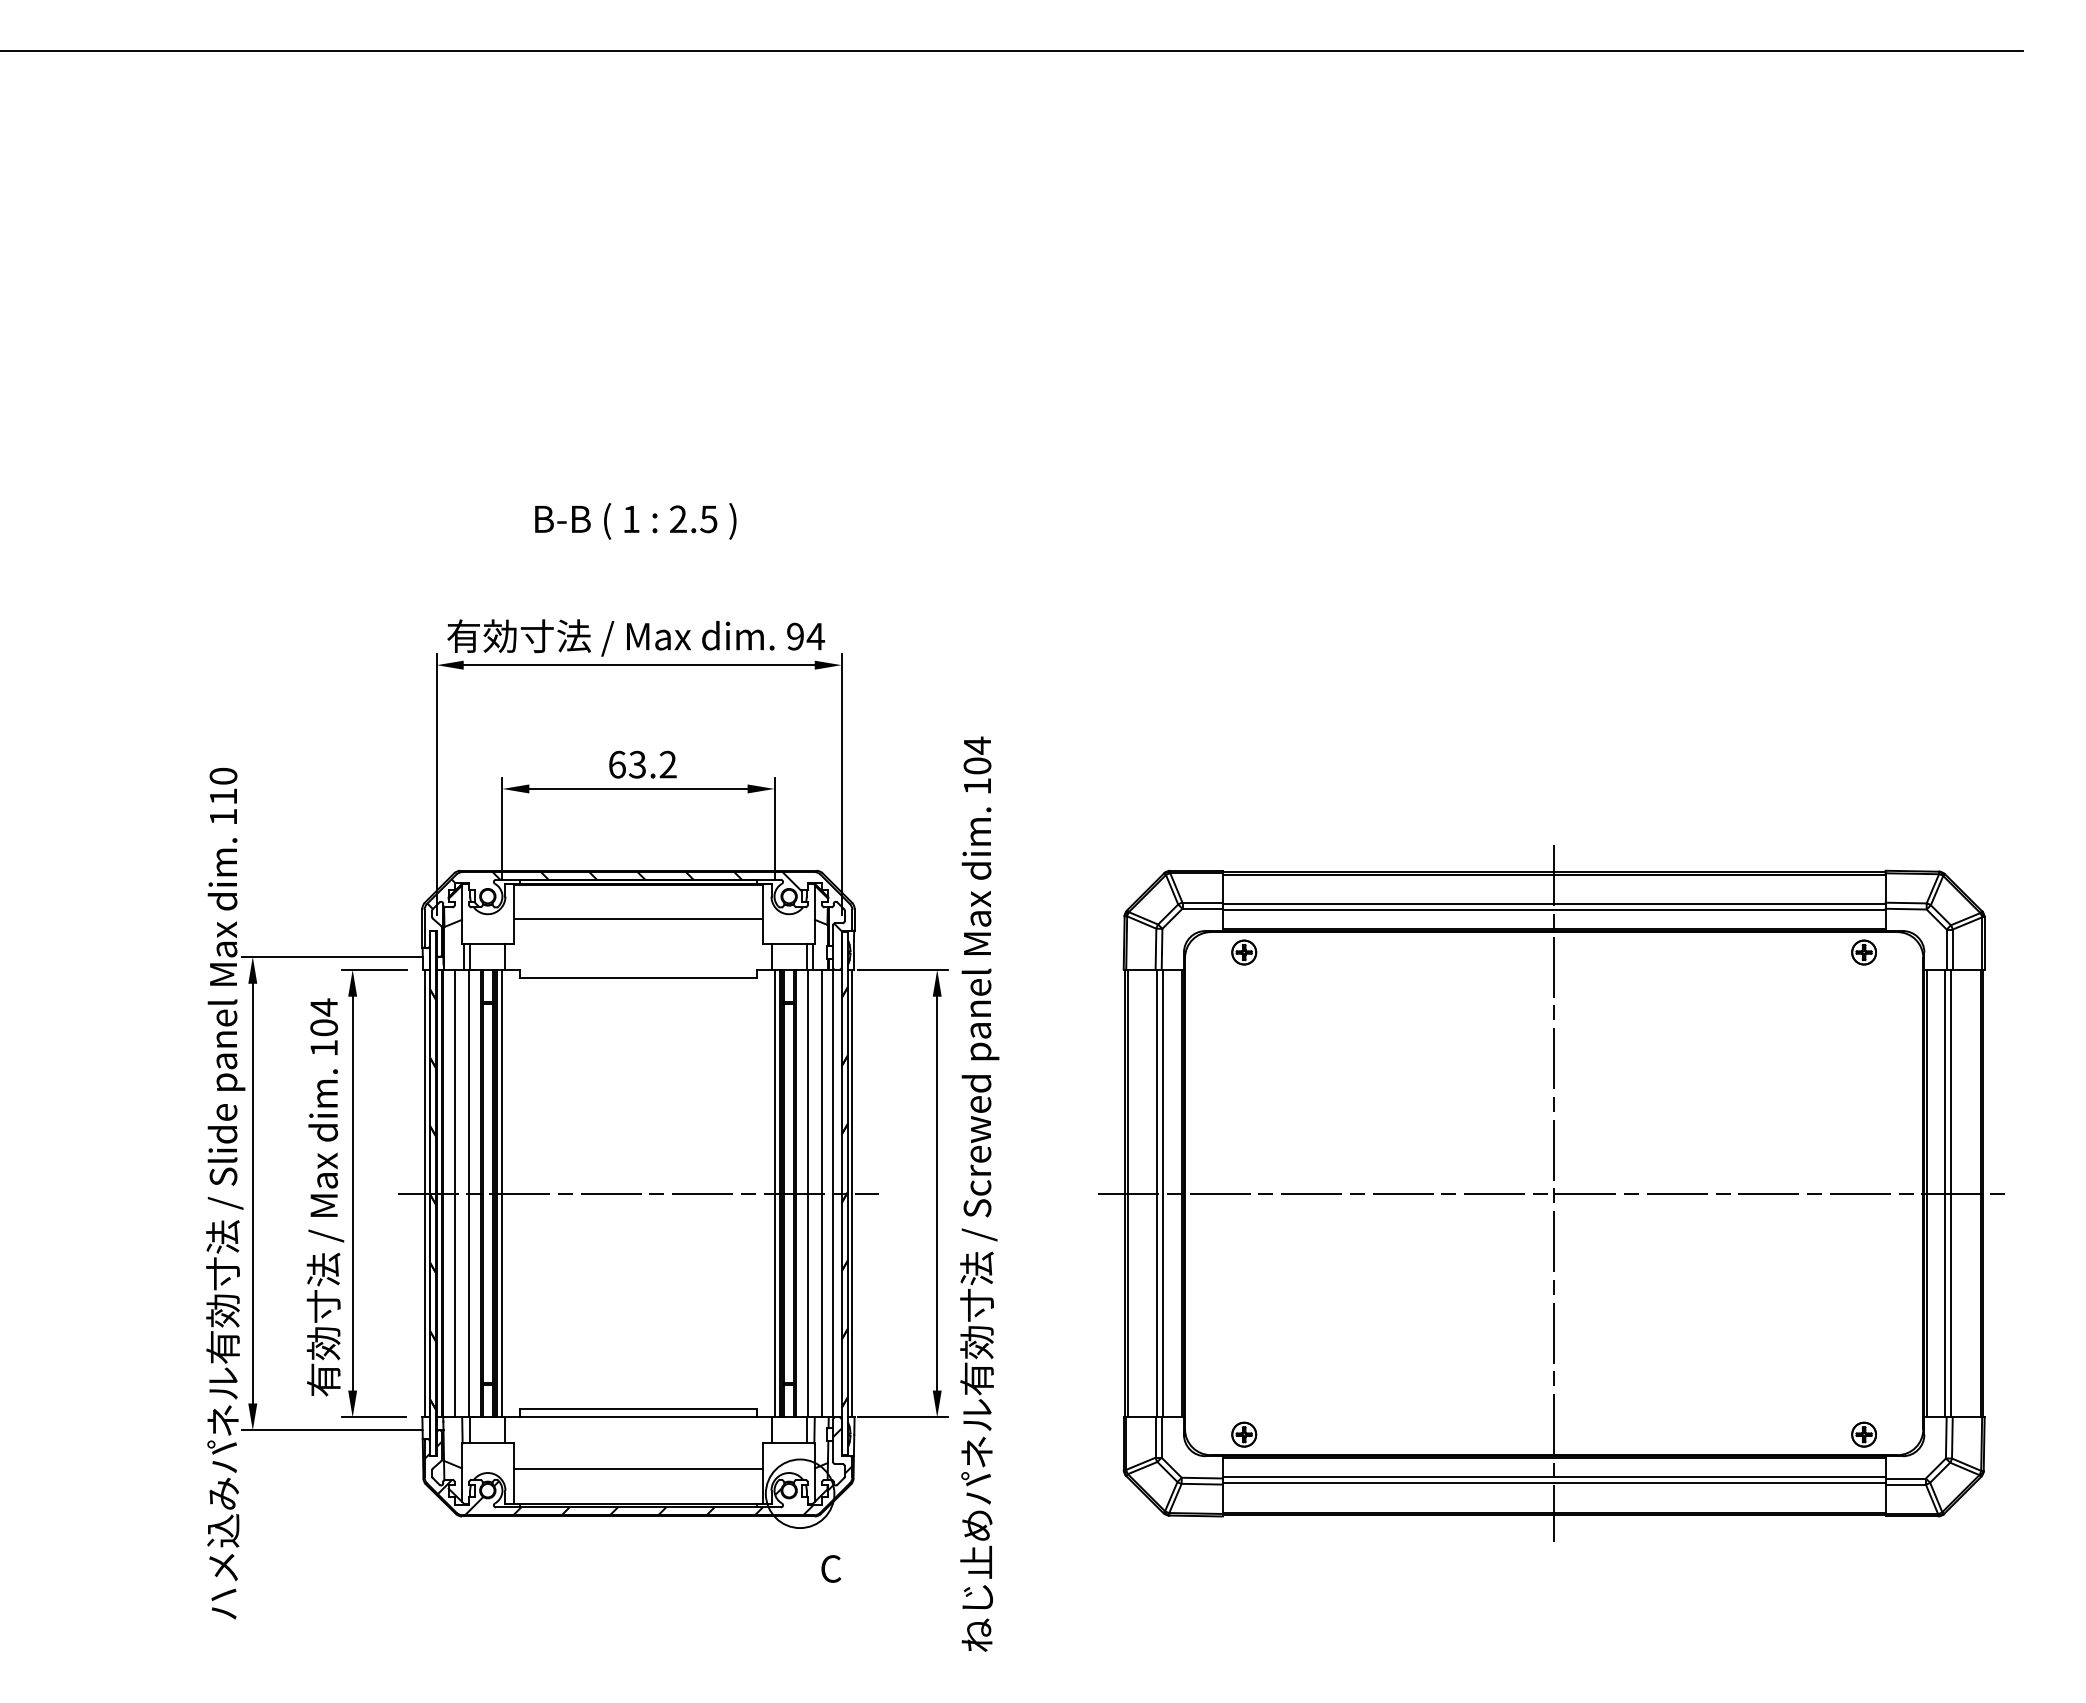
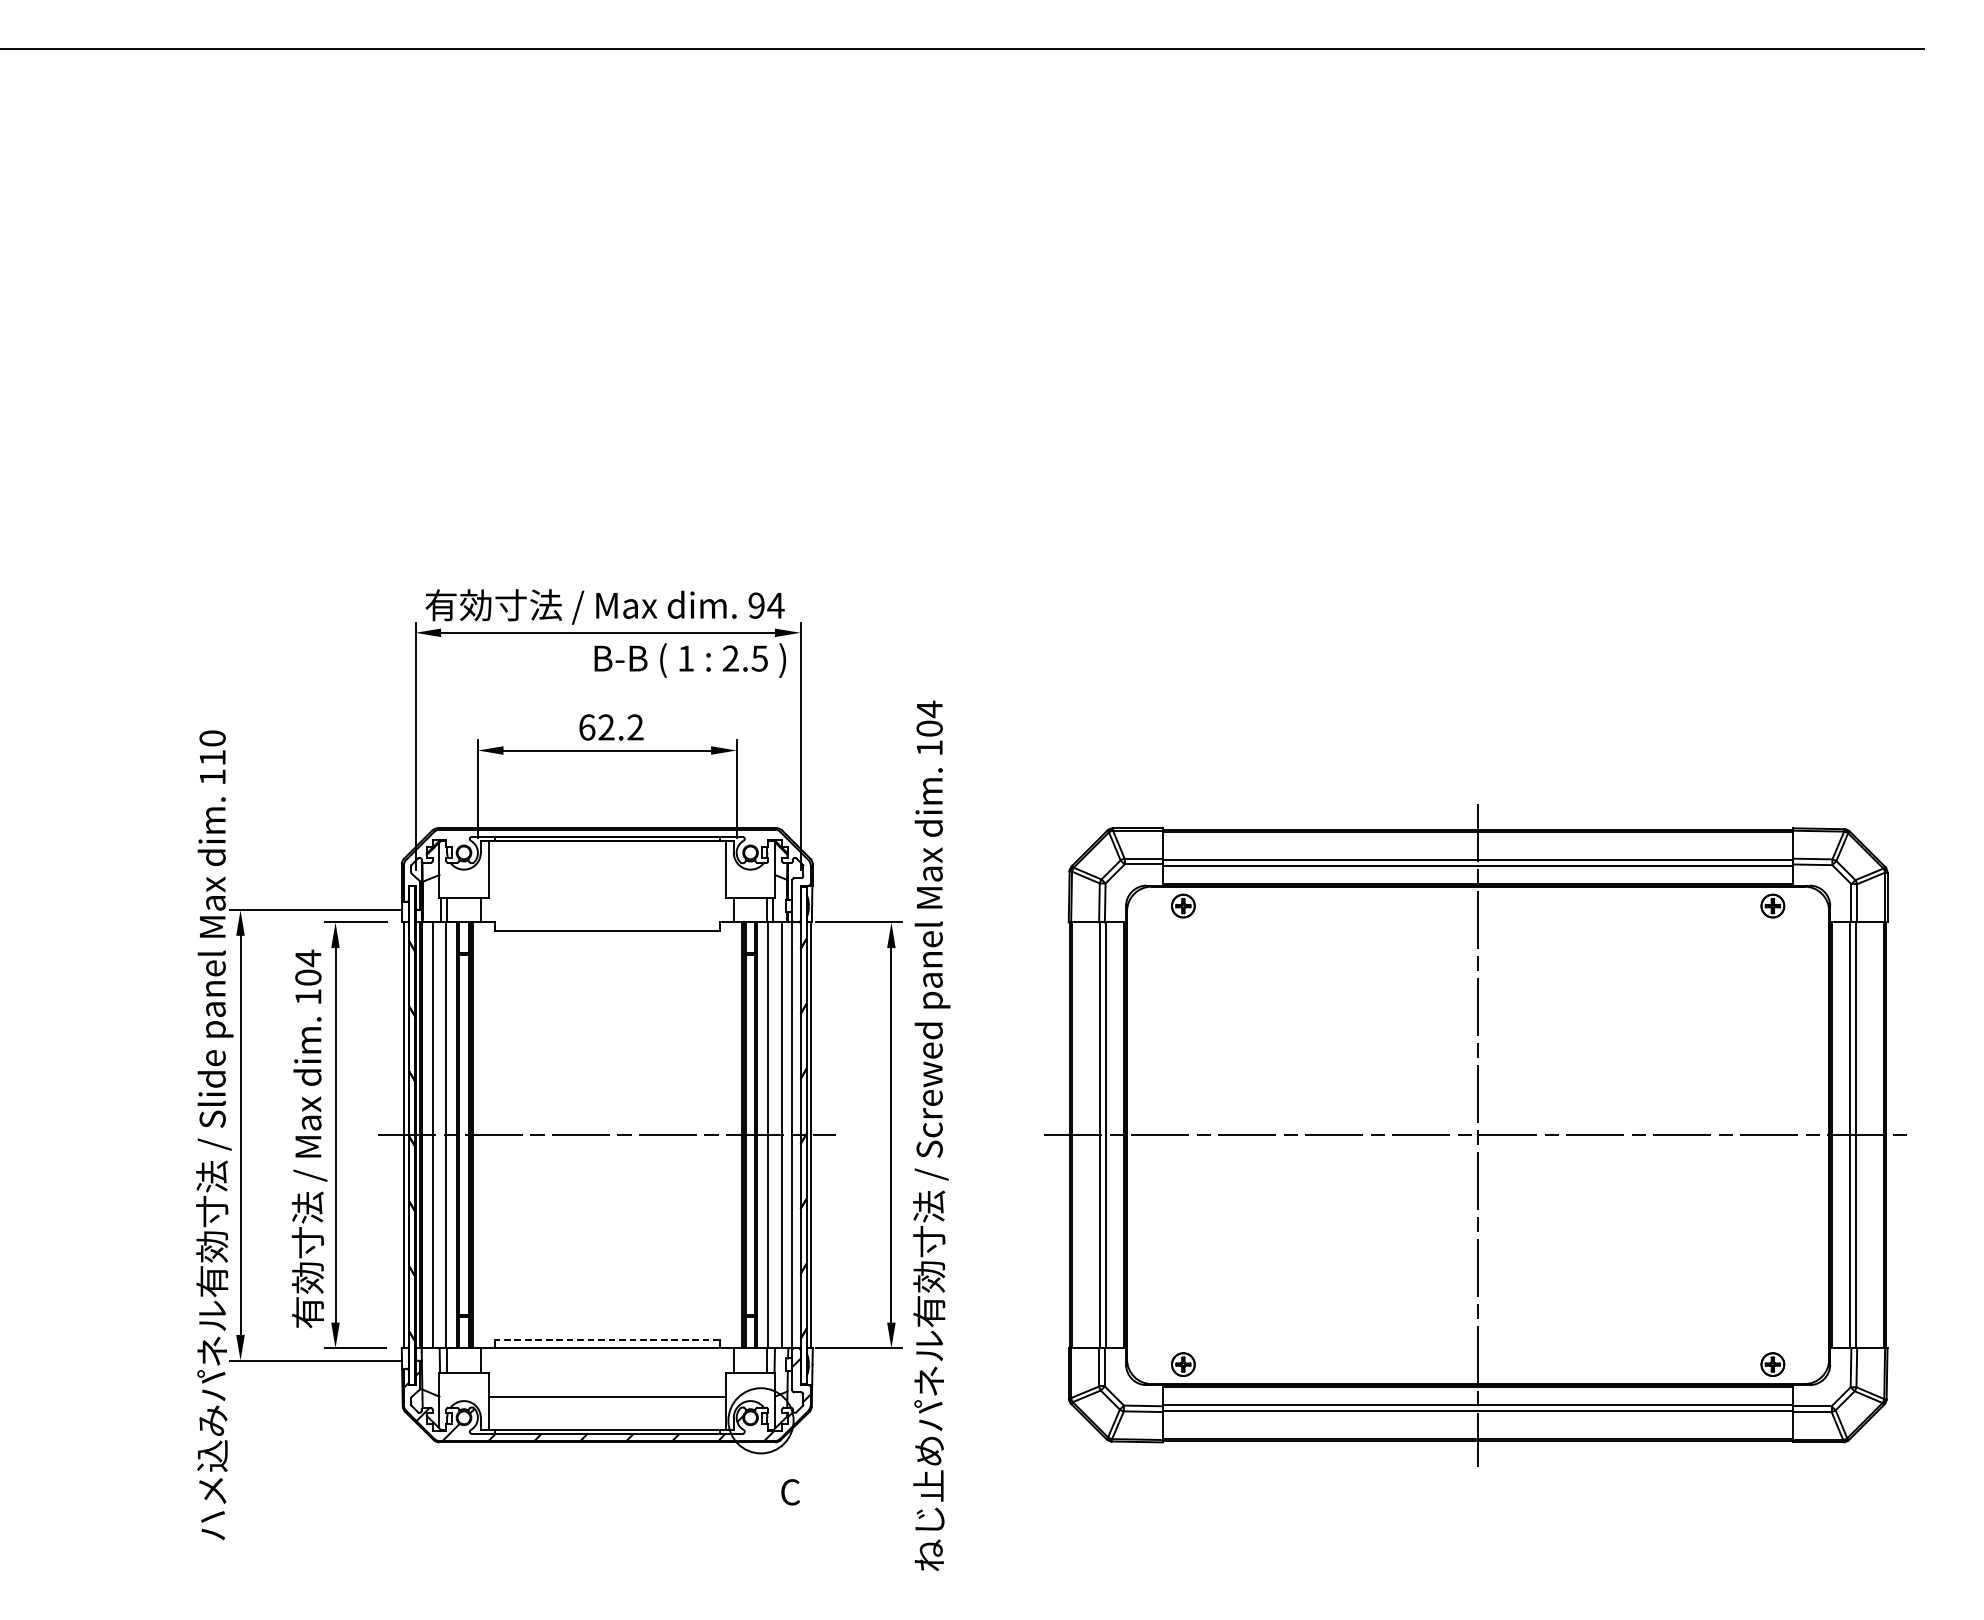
text: (635, 521) -> (690, 660), moved
text: (637, 764) -> (606, 727), 63.2 -> 62.2
hatch: (634, 901) -> (603, 857), removed
line: (638, 919) -> (607, 874), removed
line: (502, 1193) -> (477, 1135), removed
line: (774, 1193) -> (736, 1135), removed
line: (637, 1408) -> (606, 1339), solid -> dashed

